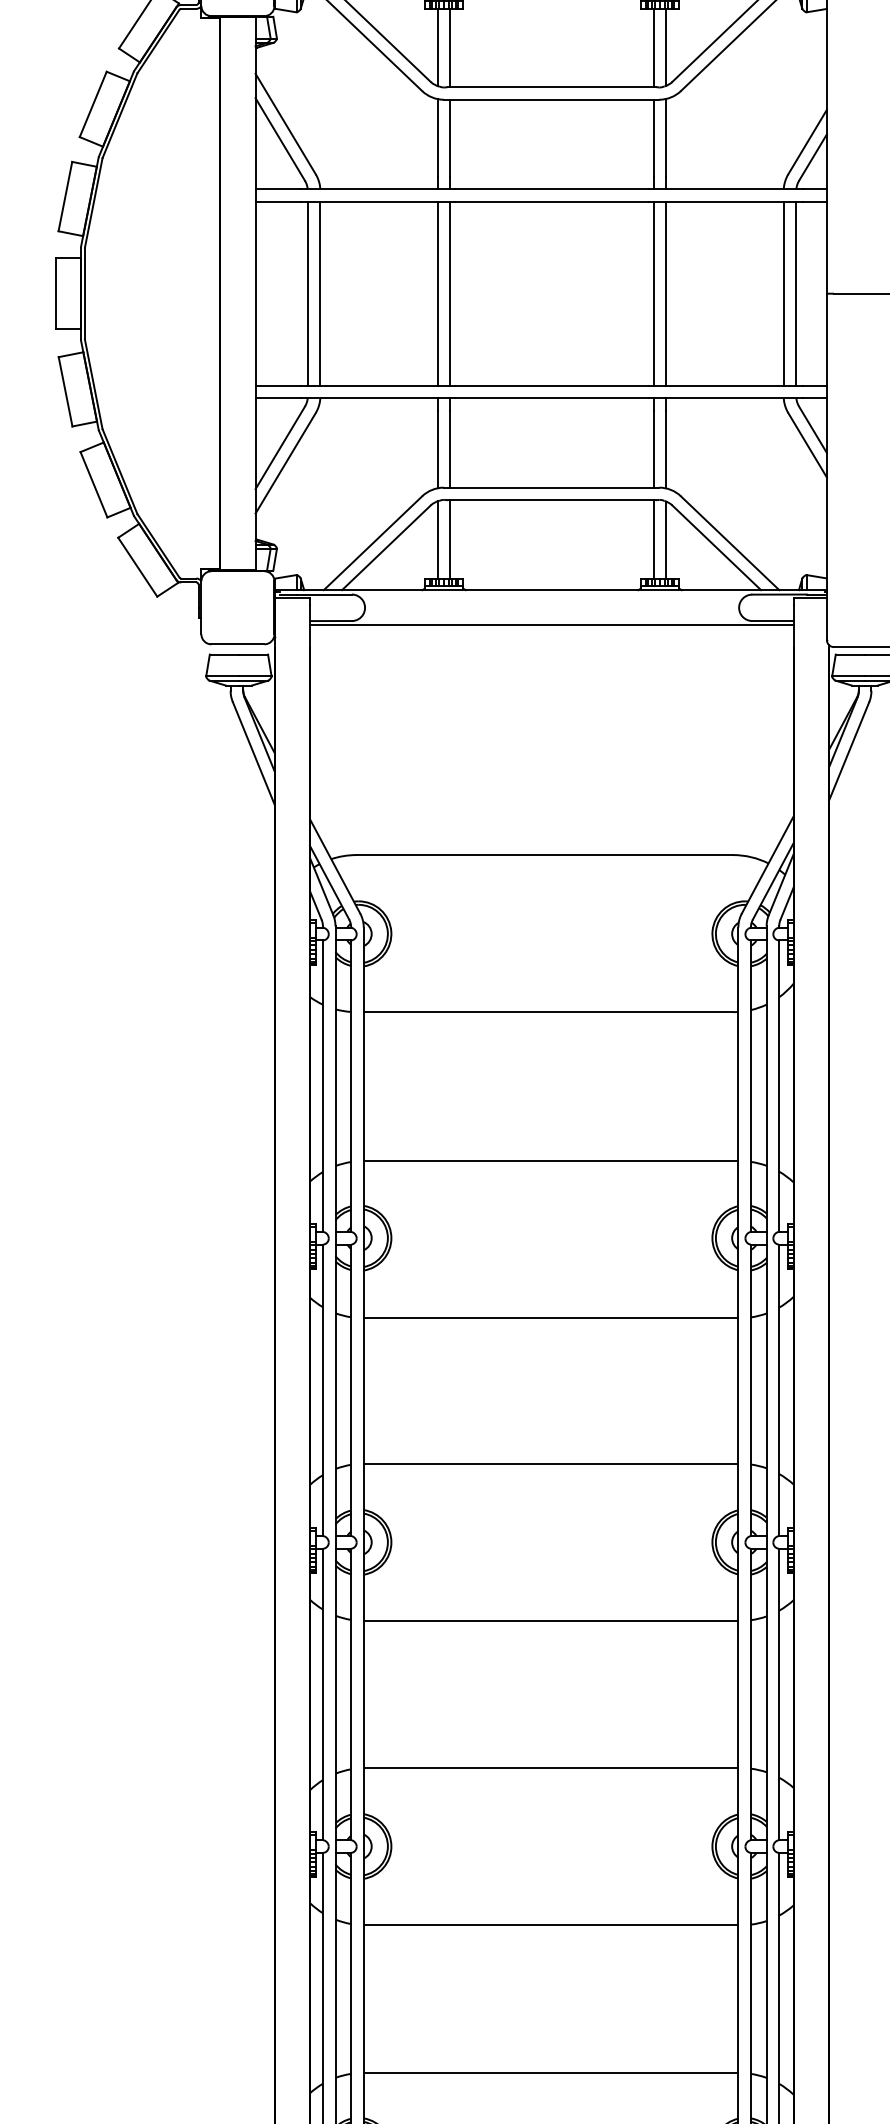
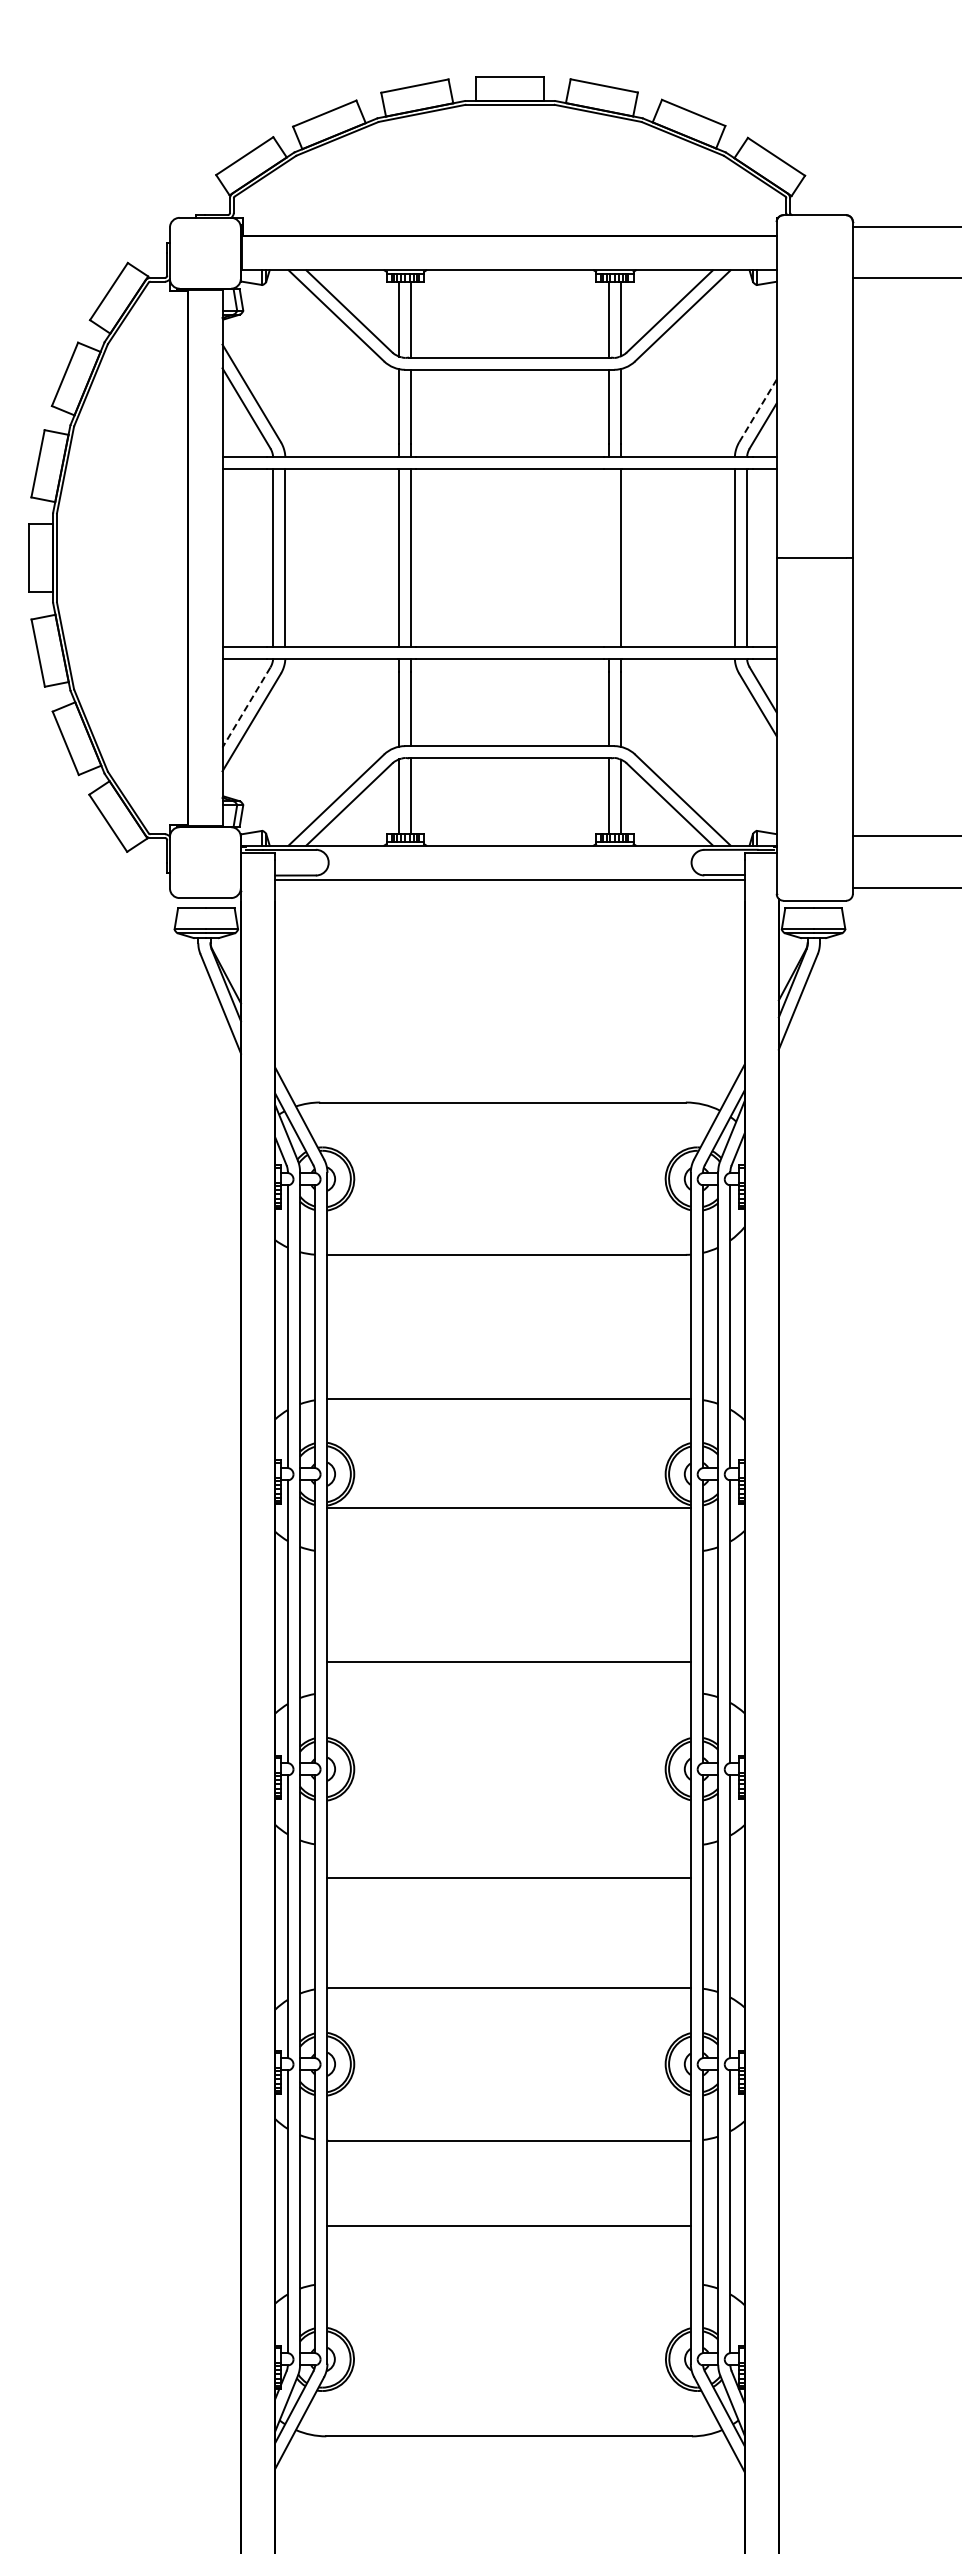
line: (808, 141) -> (758, 410), solid -> dashed
line: (653, 293) -> (608, 557), removed
line: (280, 447) -> (246, 707), solid -> dashed
line: (550, 1317) -> (508, 1507), moved
line: (550, 1464) -> (508, 1662), moved
line: (550, 1621) -> (508, 1878), moved
line: (550, 2073) -> (508, 2226), moved

